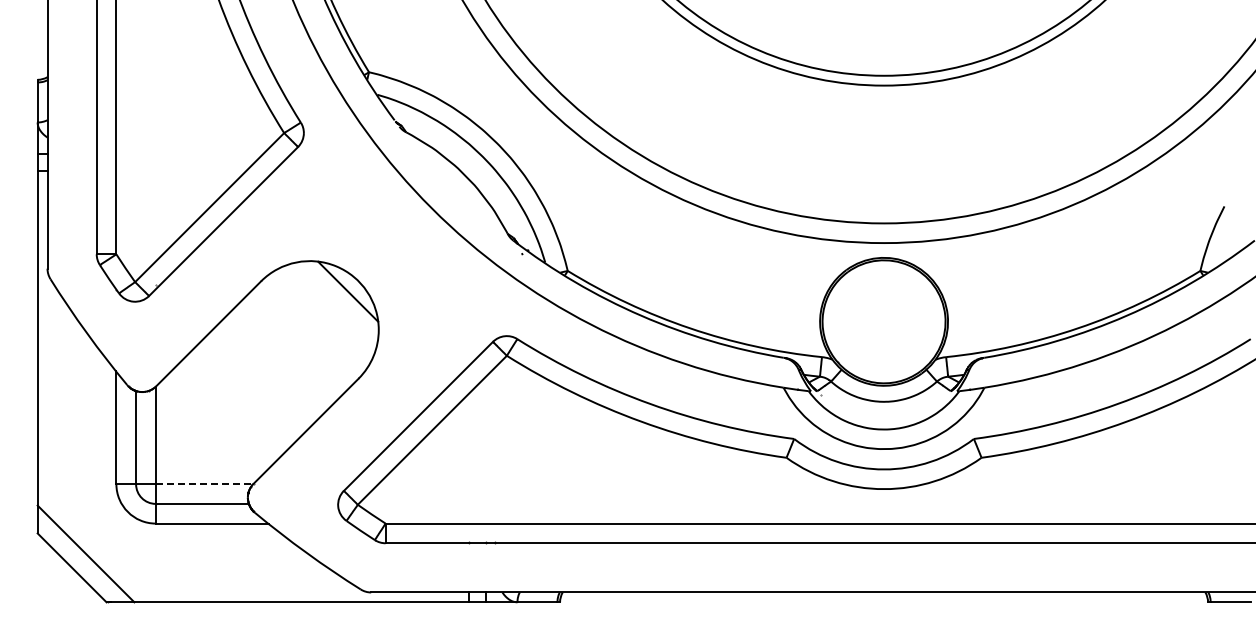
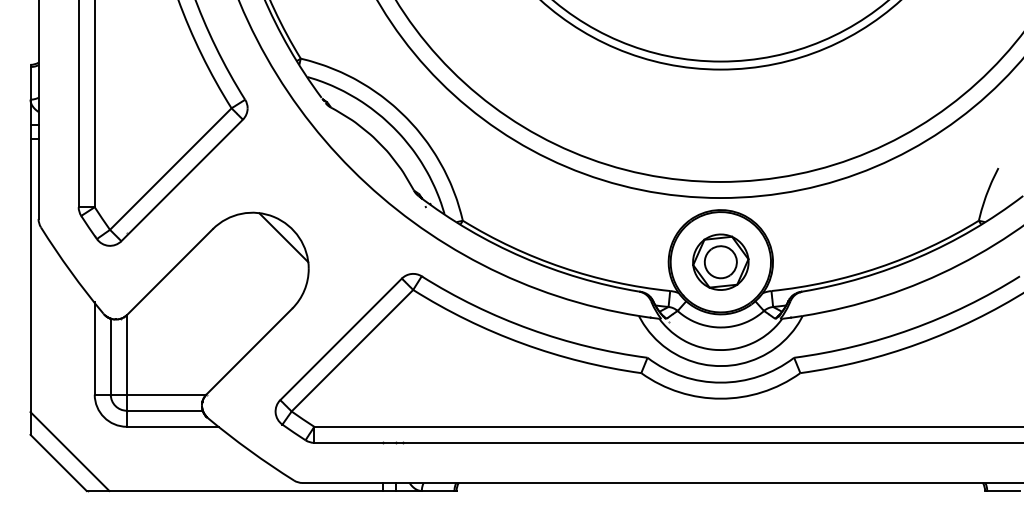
part: (883, 321) -> (720, 261), added
line: (204, 484) -> (166, 394), dashed -> solid

